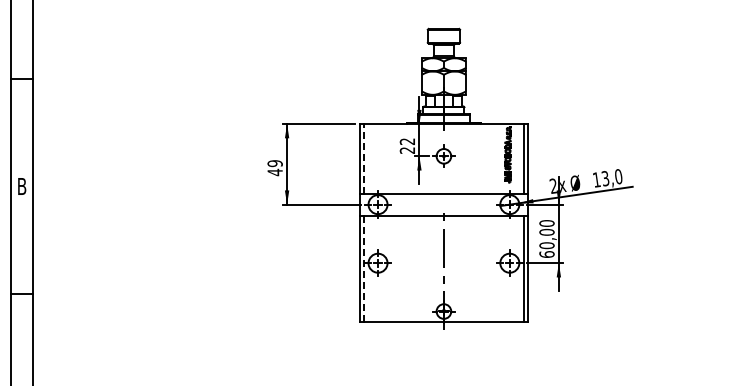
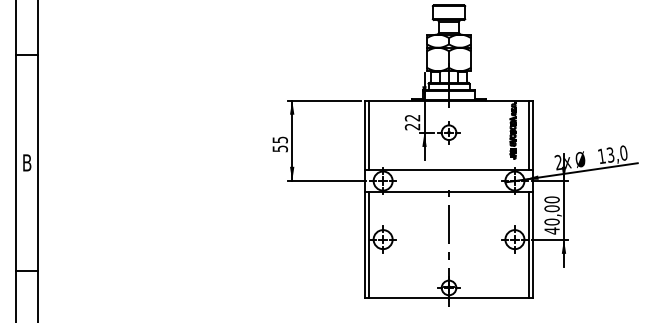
line: (364, 158) -> (369, 134), dashed -> solid
text: (274, 168) -> (279, 144), 49 -> 55
text: (546, 254) -> (551, 230), 60,00 -> 40,00
line: (364, 268) -> (369, 244), dashed -> solid

